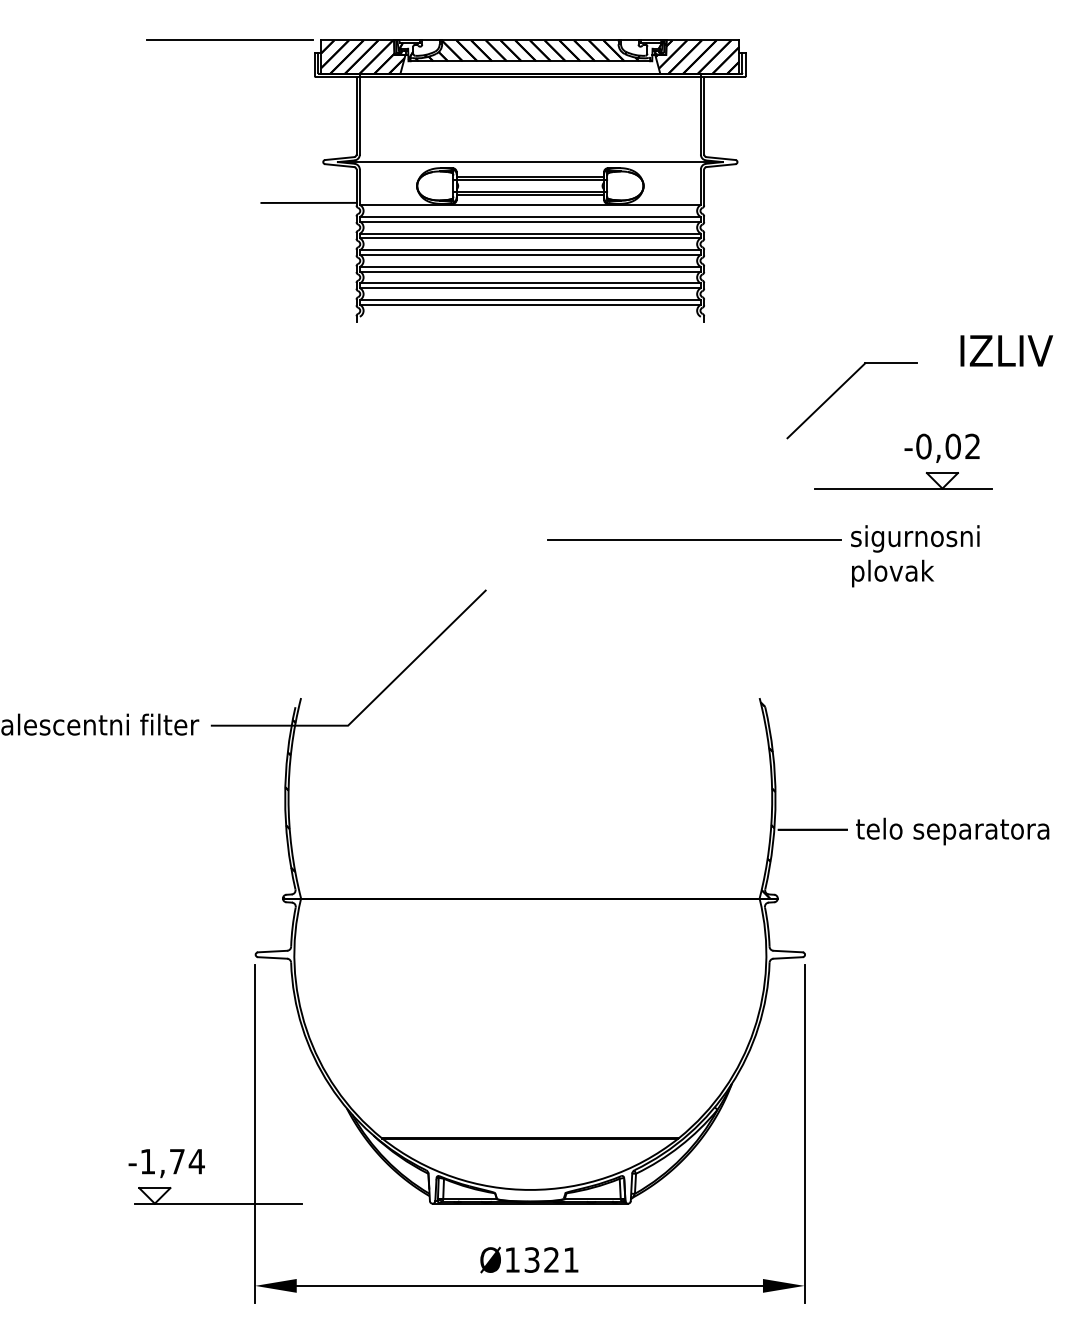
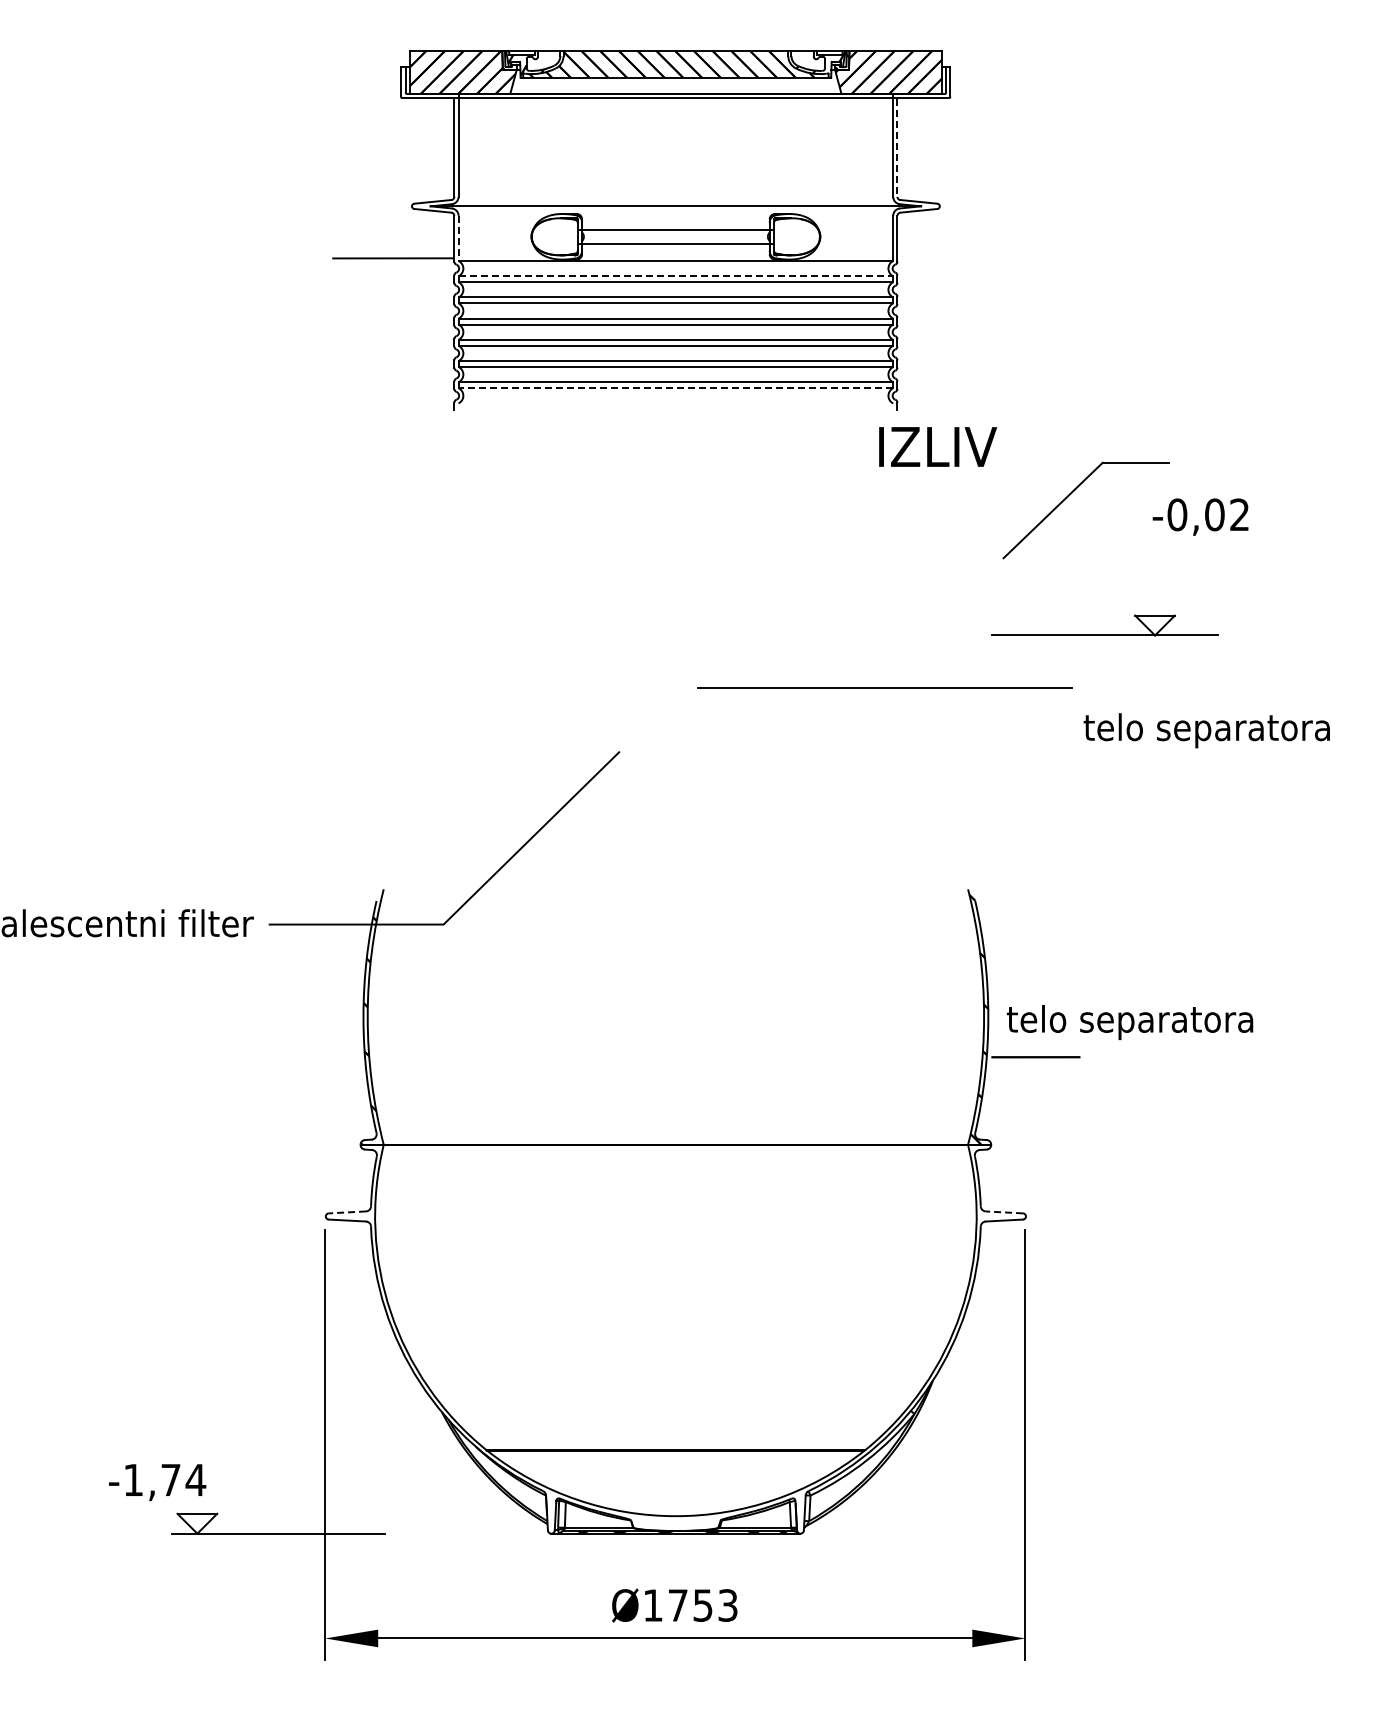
line: (229, 40) -> (292, 51), removed
line: (704, 115) -> (897, 147), solid -> dashed
line: (530, 177) -> (675, 225), removed
line: (359, 187) -> (458, 238), solid -> dashed
line: (530, 195) -> (675, 248), removed
line: (530, 217) -> (676, 276), solid -> dashed
line: (530, 305) -> (675, 388), solid -> dashed
text: (1007, 350) -> (938, 446), moved
text: (942, 447) -> (1200, 516), moved
part: (902, 487) -> (1104, 634), moved
text: (946, 556) -> (1206, 708), sigurnosni plovak -> telo separatora
text: (953, 831) -> (1130, 1022), moved
line: (272, 951) -> (347, 1212), solid -> dashed
line: (788, 951) -> (1004, 1212), solid -> dashed
text: (166, 1163) -> (157, 1482), moved
text: (551, 1260) -> (702, 1605), Ø1321 -> Ø1753

